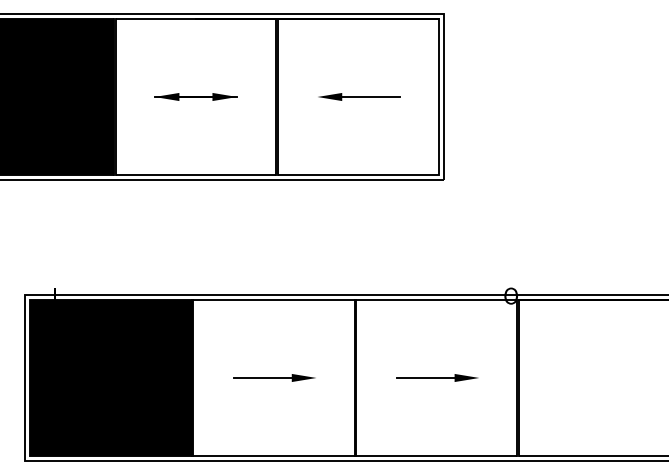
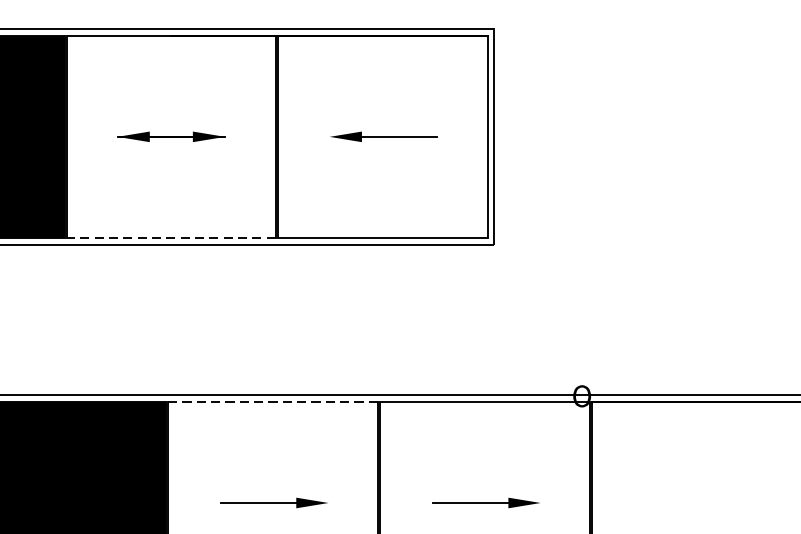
line: (195, 174) -> (170, 237), solid -> dashed
line: (274, 300) -> (273, 402), solid -> dashed

